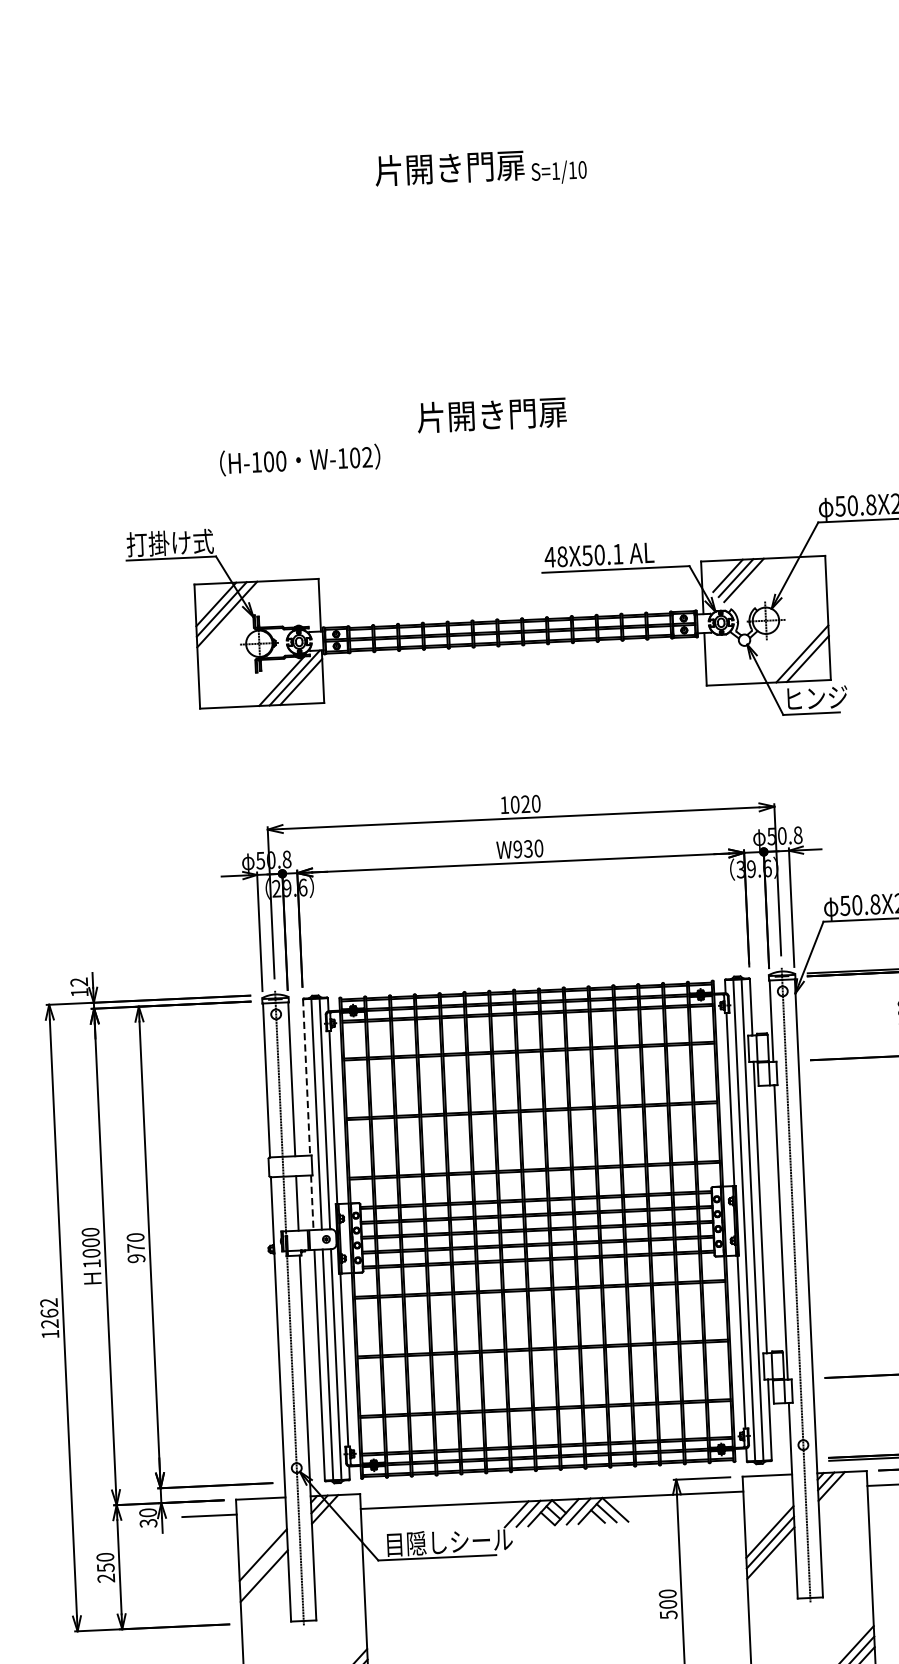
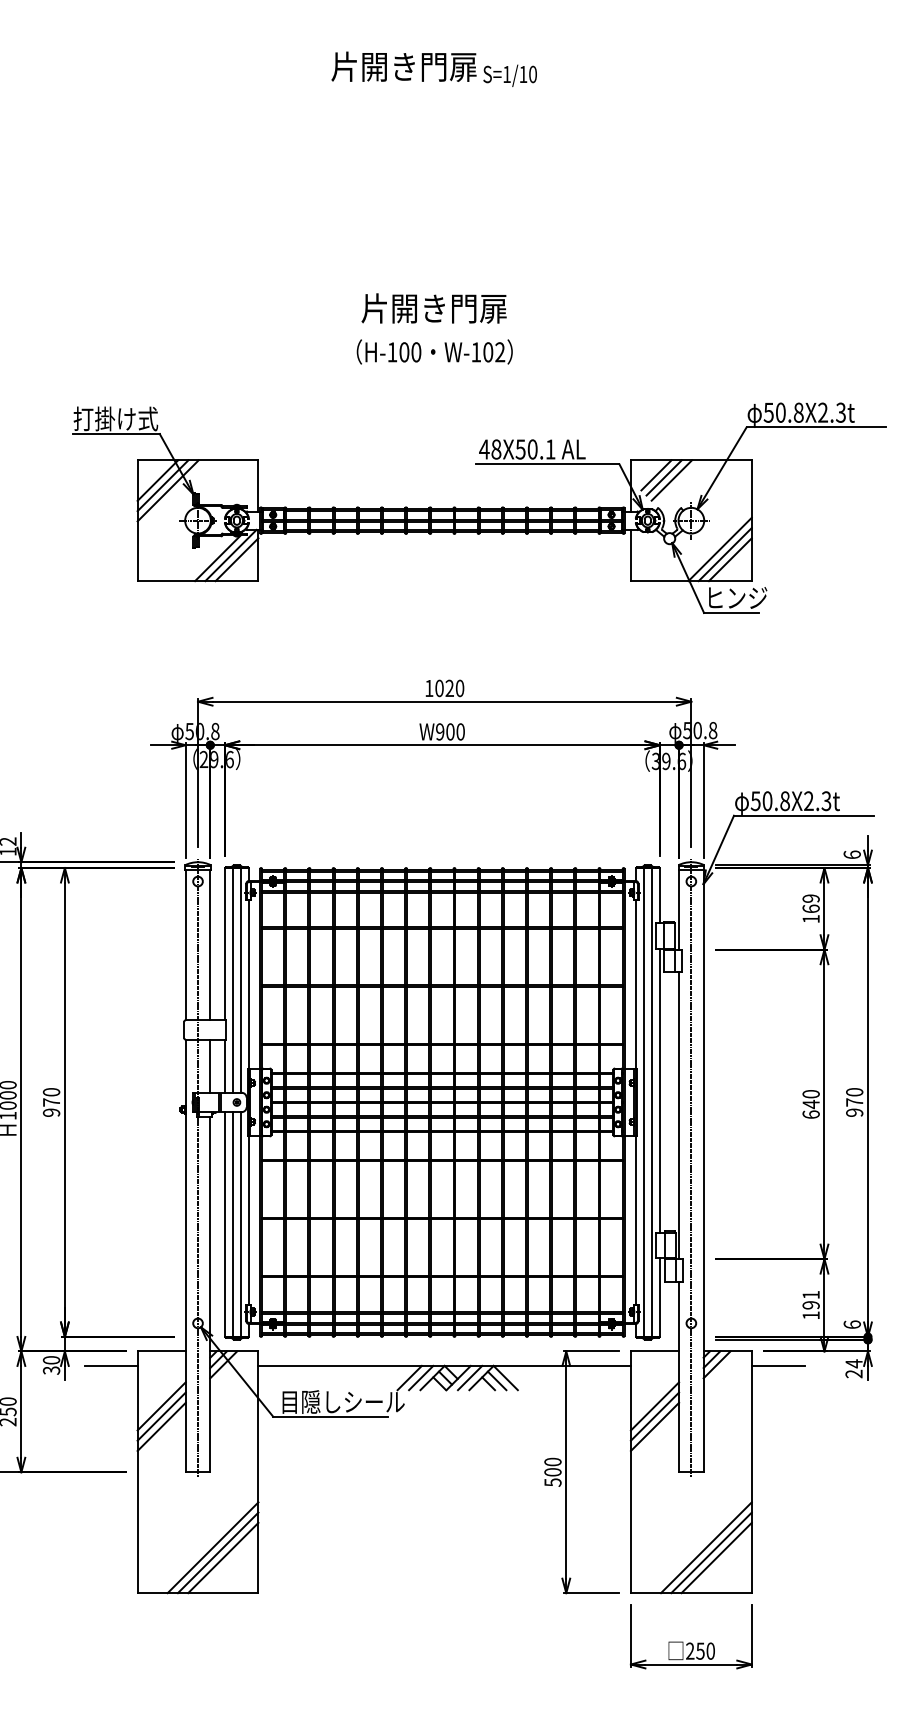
text: (299, 459) -> (434, 351), moved
line: (796, 649) -> (719, 549), added
text: (528, 848) -> (450, 731), W930 -> W900
line: (306, 1077) -> (224, 944), dashed -> solid
line: (311, 1203) -> (224, 1066), dashed -> solid
line: (263, 1565) -> (161, 1416), added

